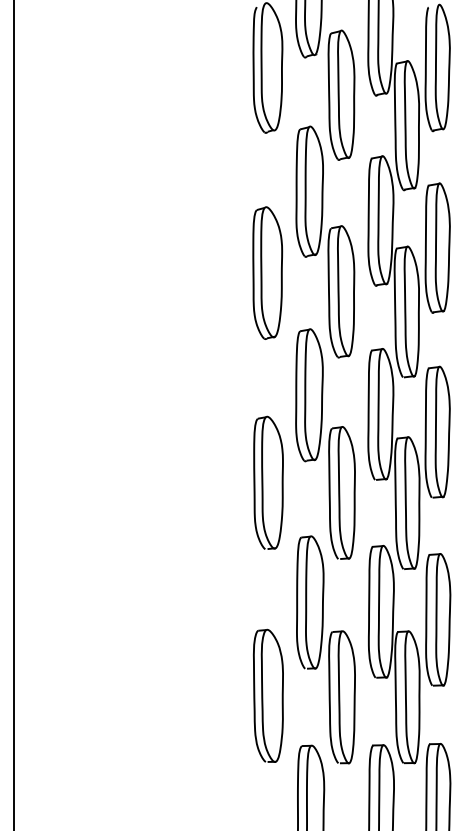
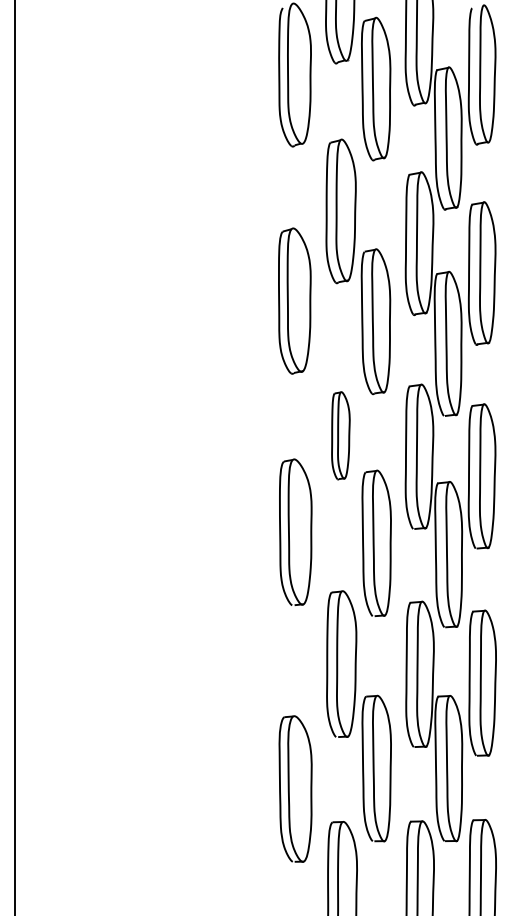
part: (341, 94) -> (376, 88), moved
part: (309, 395) -> (340, 435), size x0.6
part: (268, 695) -> (295, 788), moved

